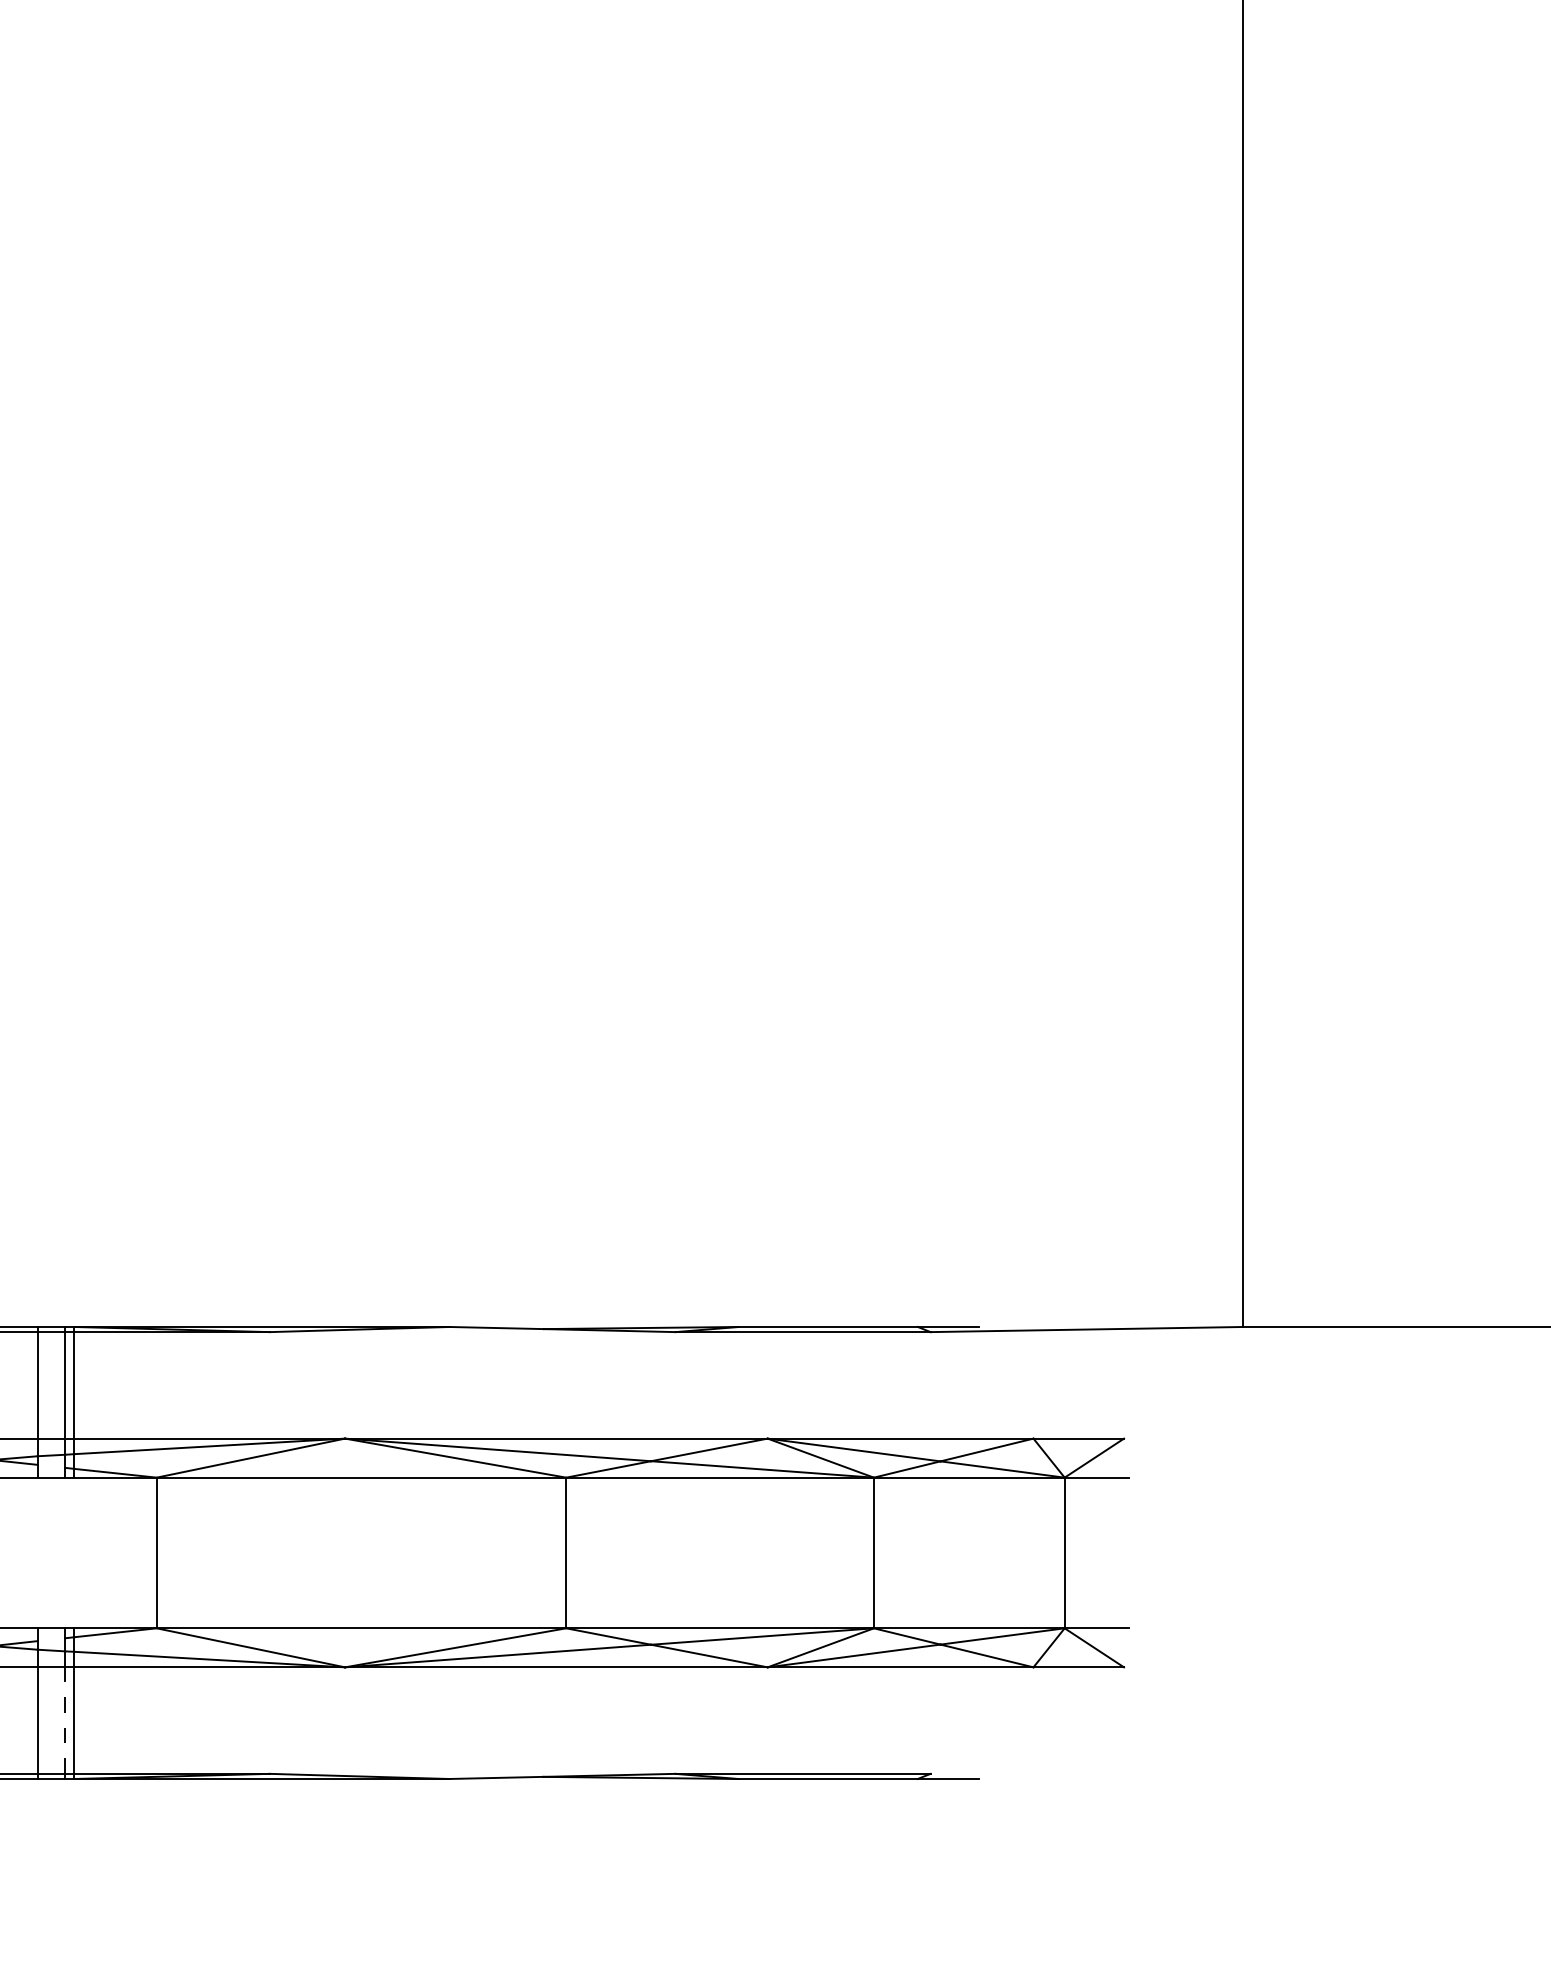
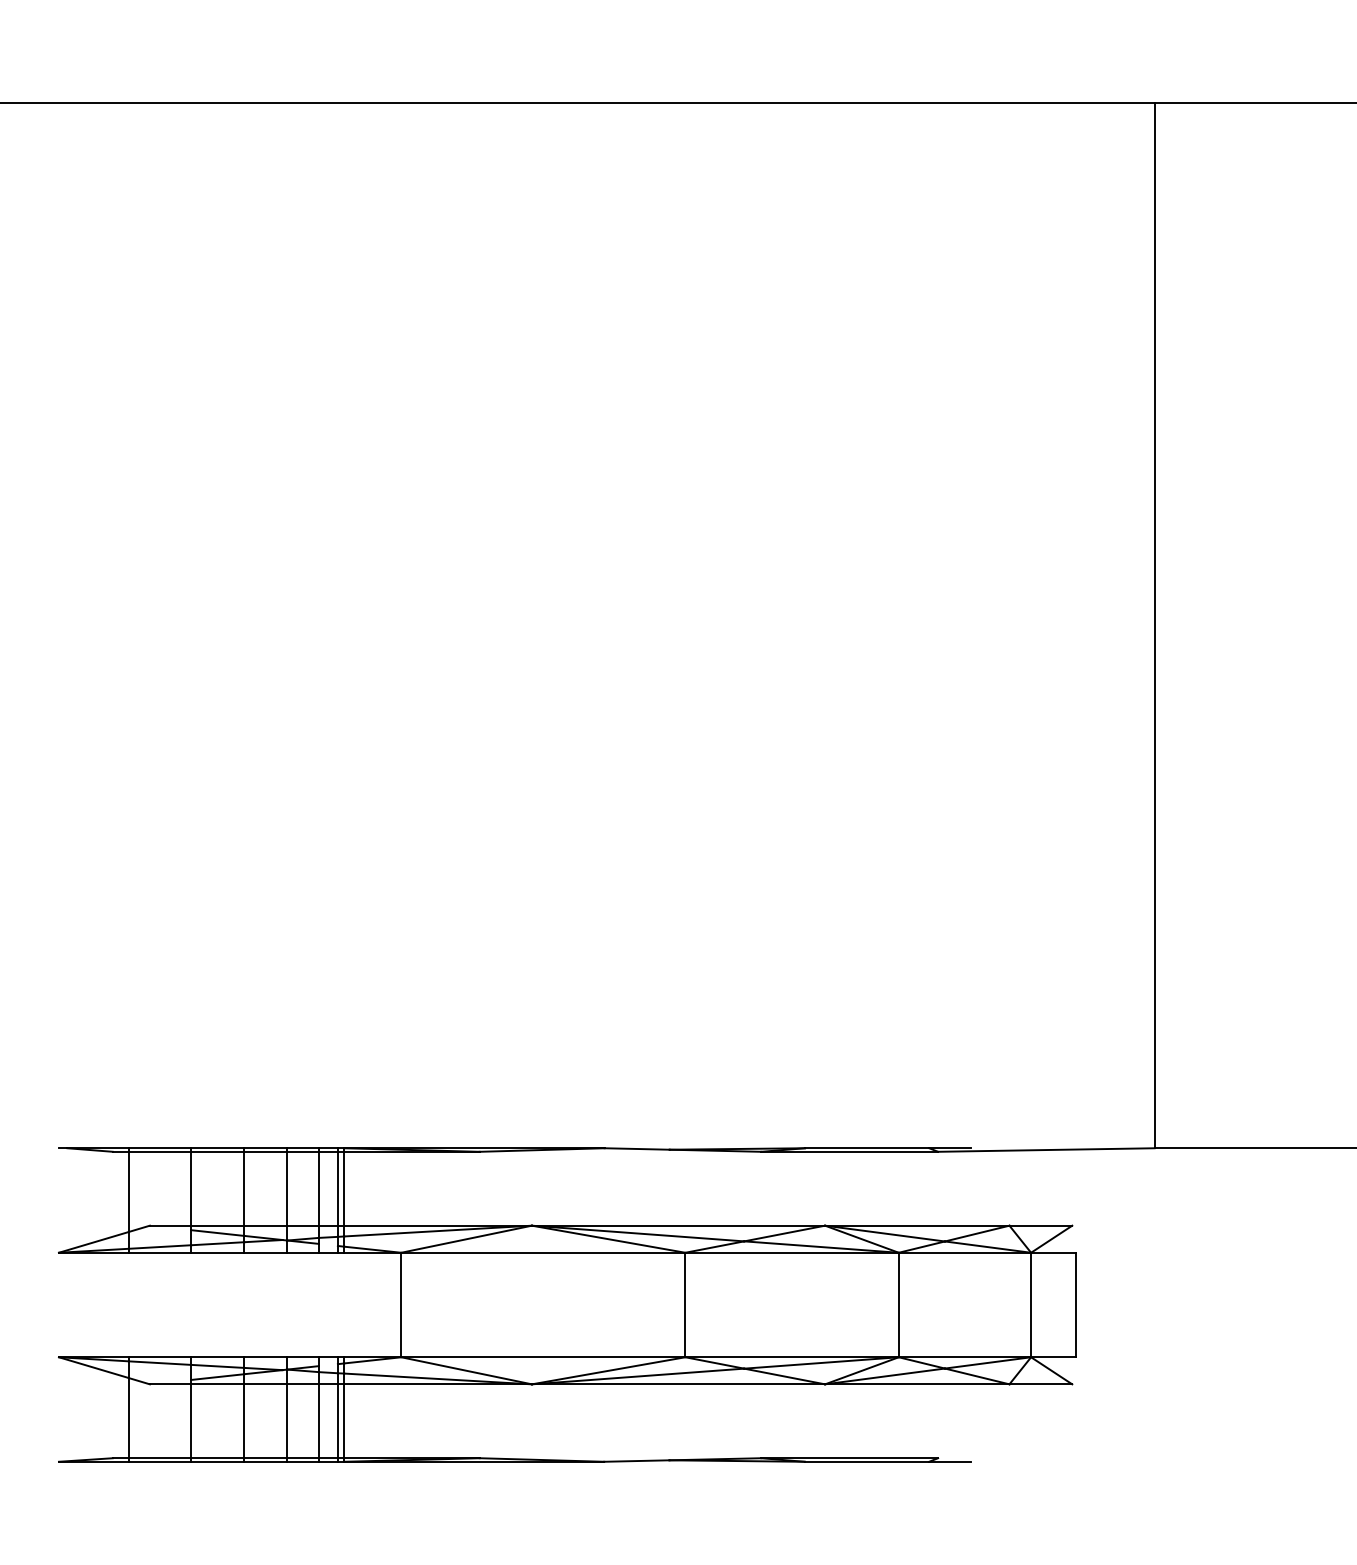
line: (1128, 1552) -> (1075, 1304), added
line: (64, 1720) -> (337, 1421), dashed -> solid

